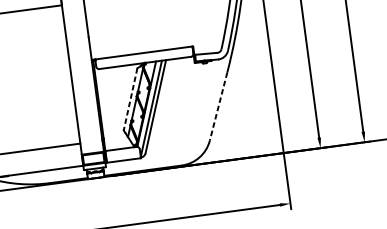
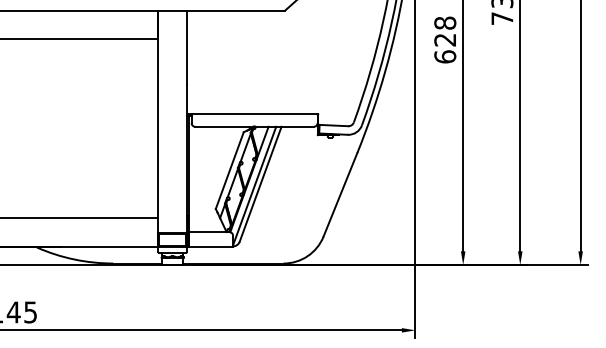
line: (130, 99) -> (229, 170), dashed -> solid
line: (218, 107) -> (340, 195), dashed -> solid

